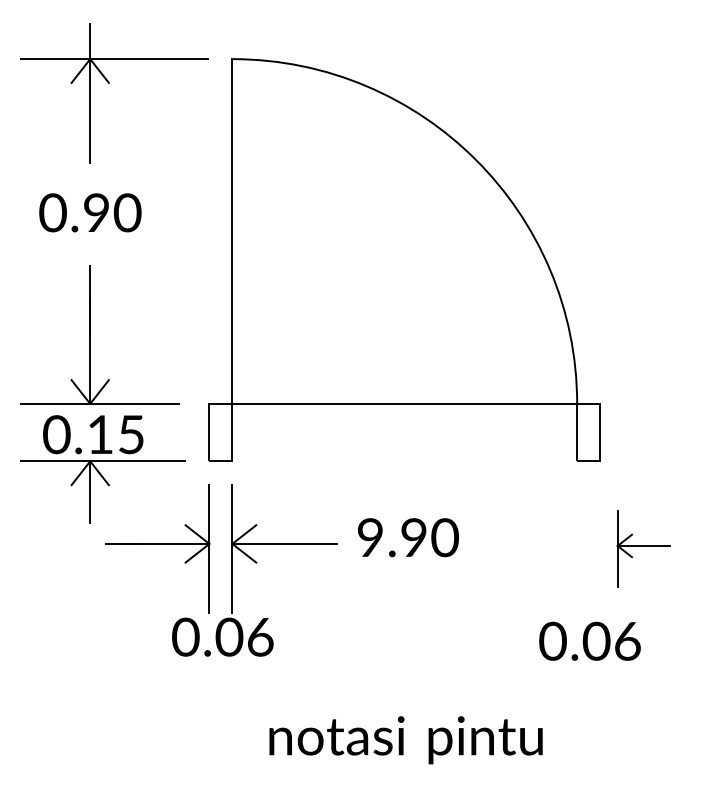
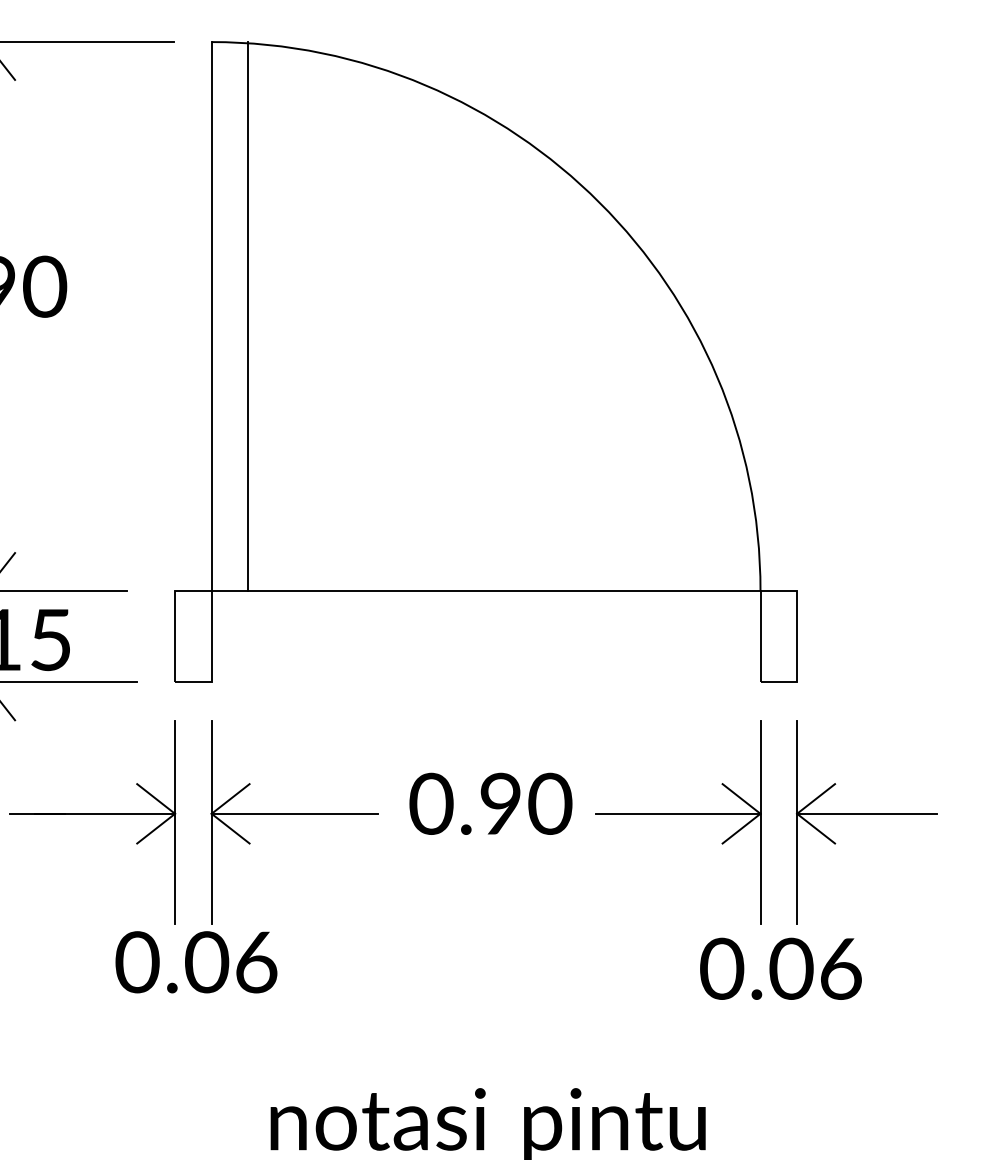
line: (255, 231) -> (248, 316), added
text: (370, 538) -> (431, 805), 9.90 -> 0.90
part: (525, 548) -> (678, 821), added
part: (643, 548) -> (866, 821), size x1.67

